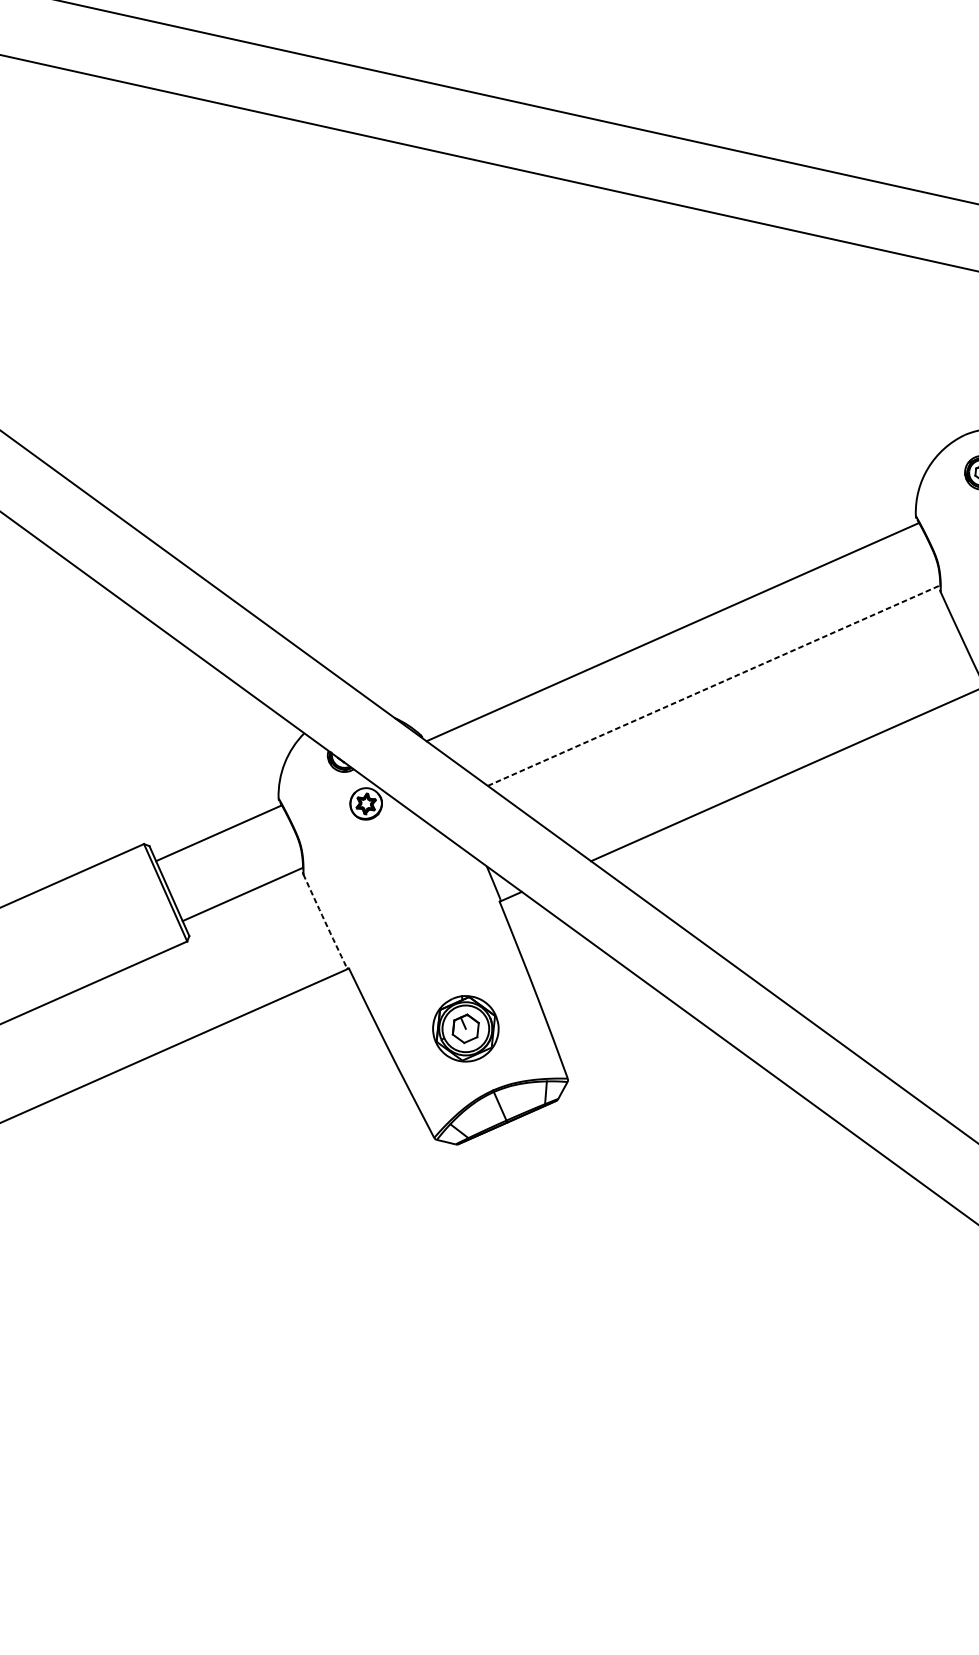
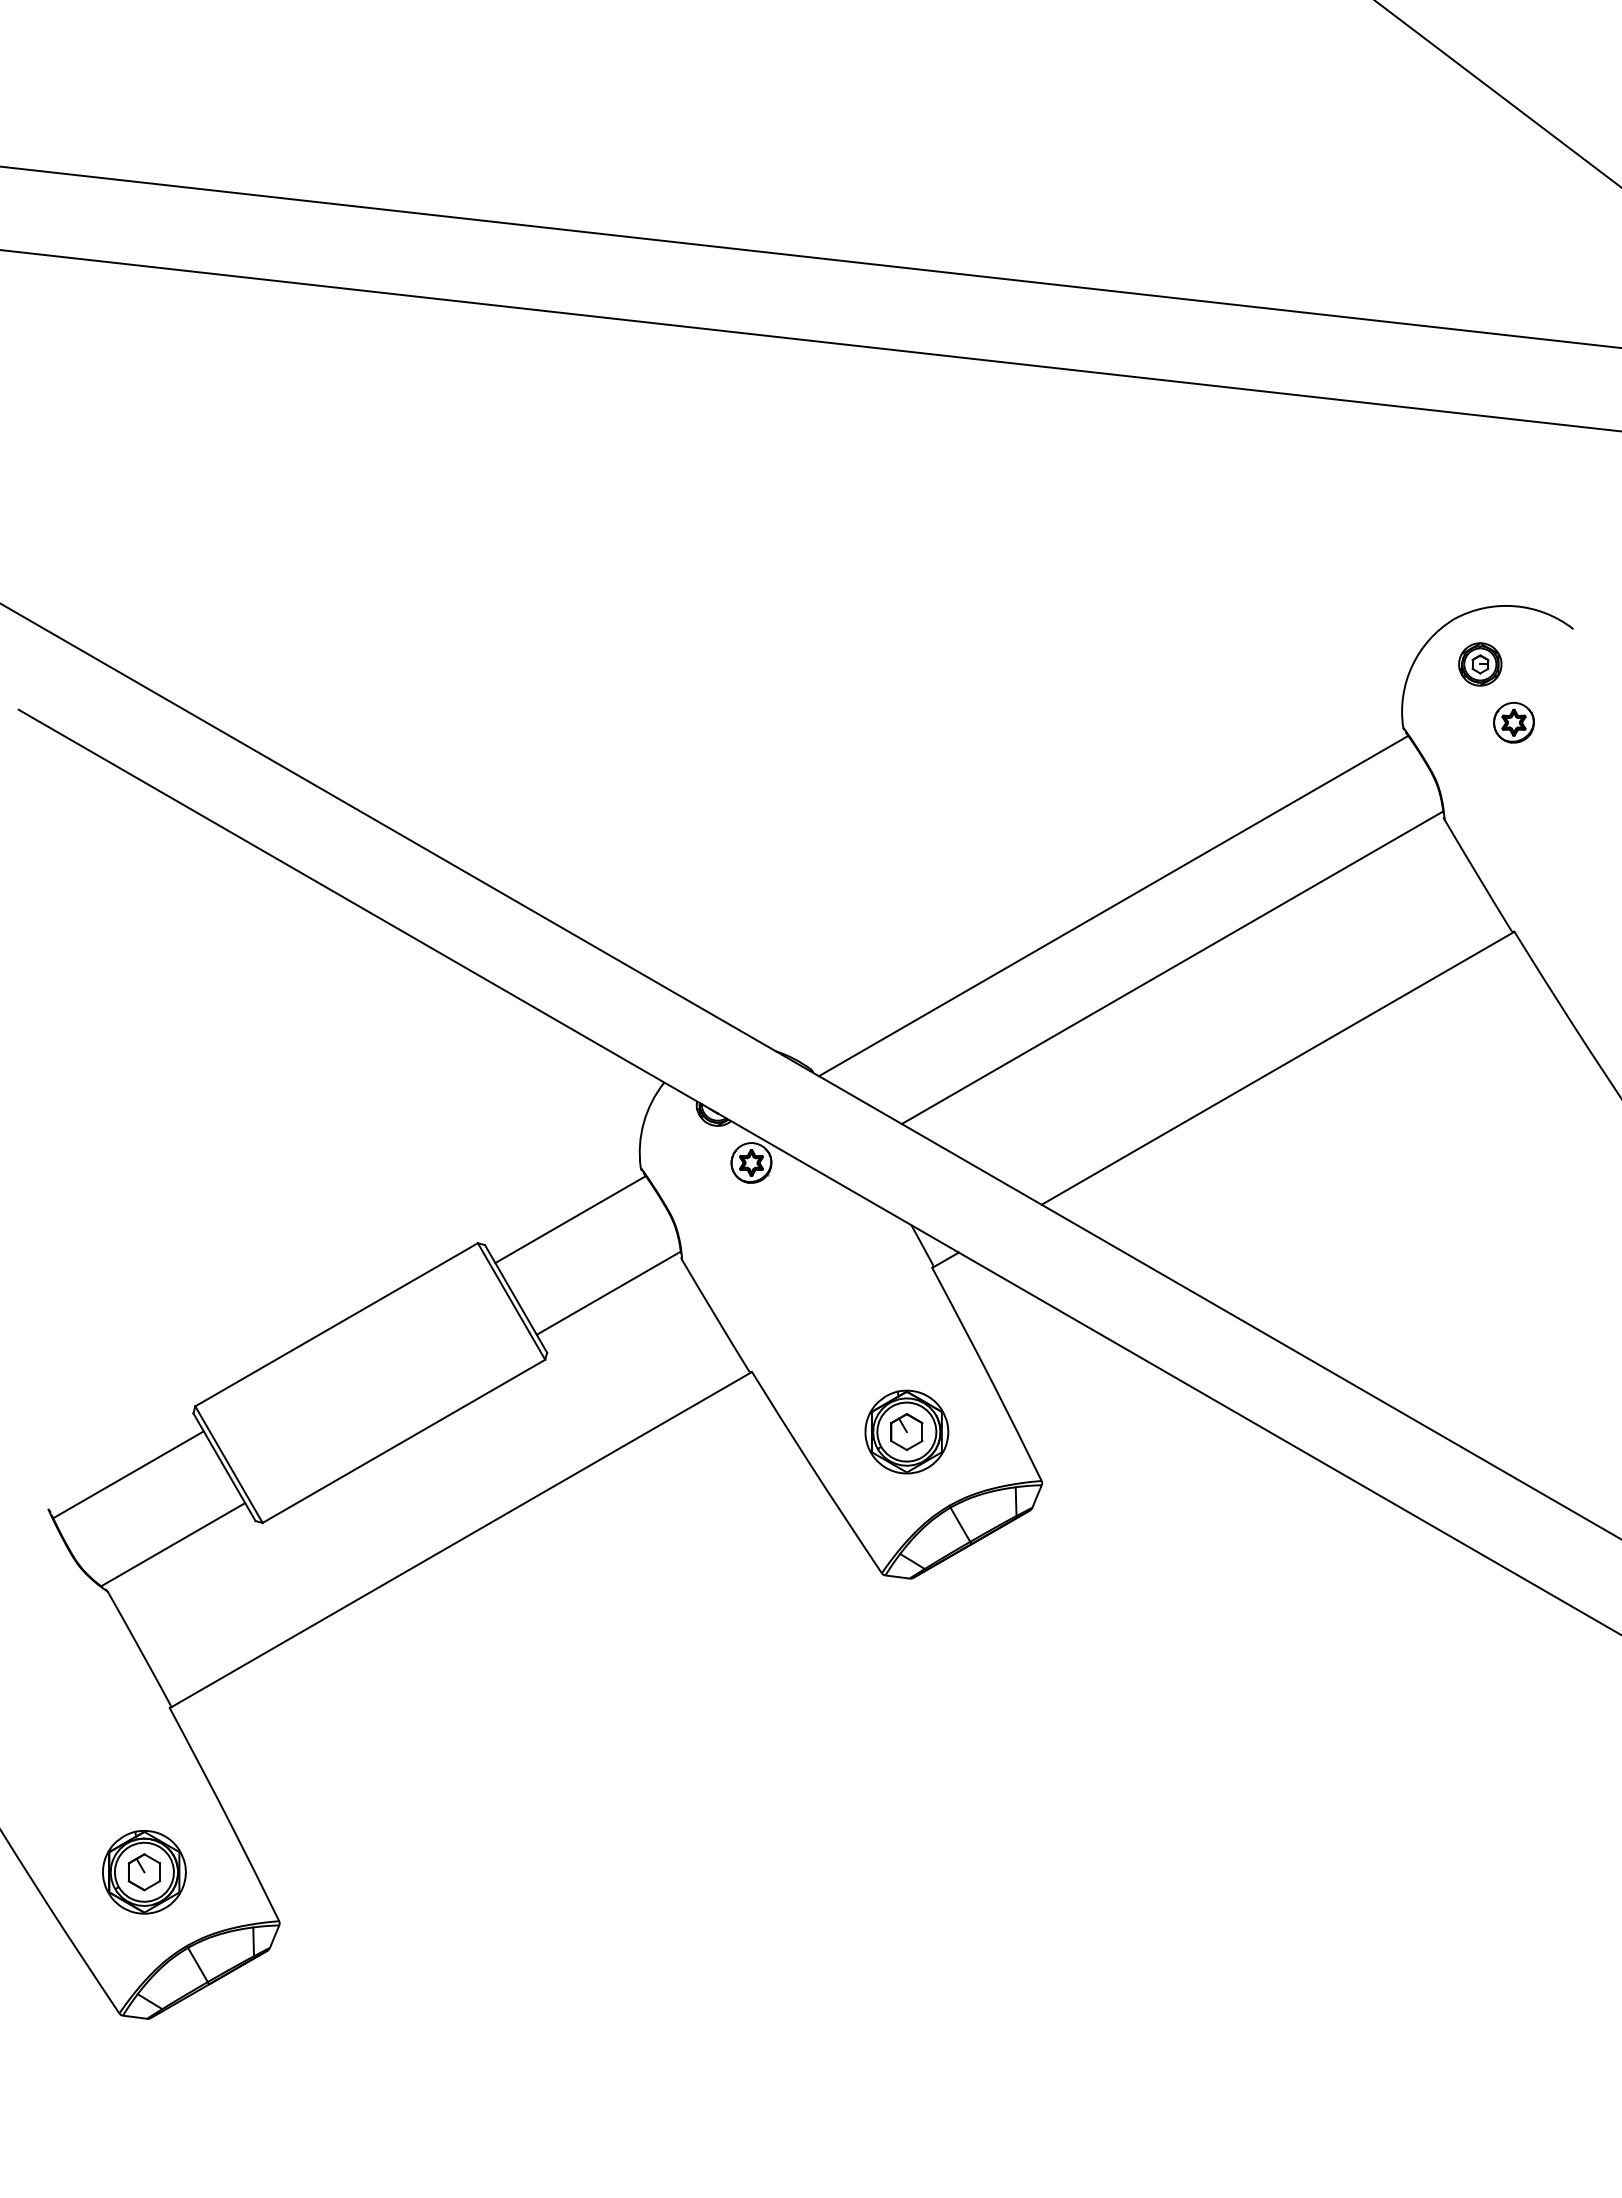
line: (714, 685) -> (1172, 967), dashed -> solid
arc: (325, 920) -> (715, 1315), dashed -> solid

